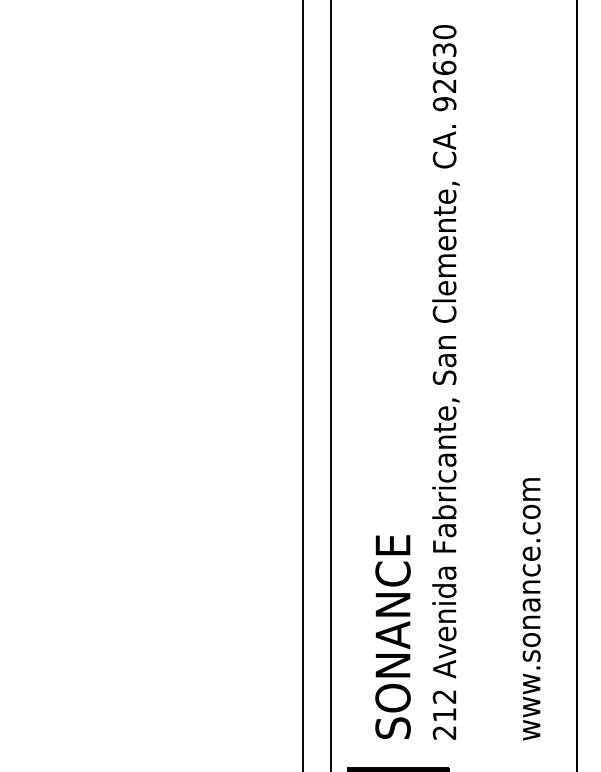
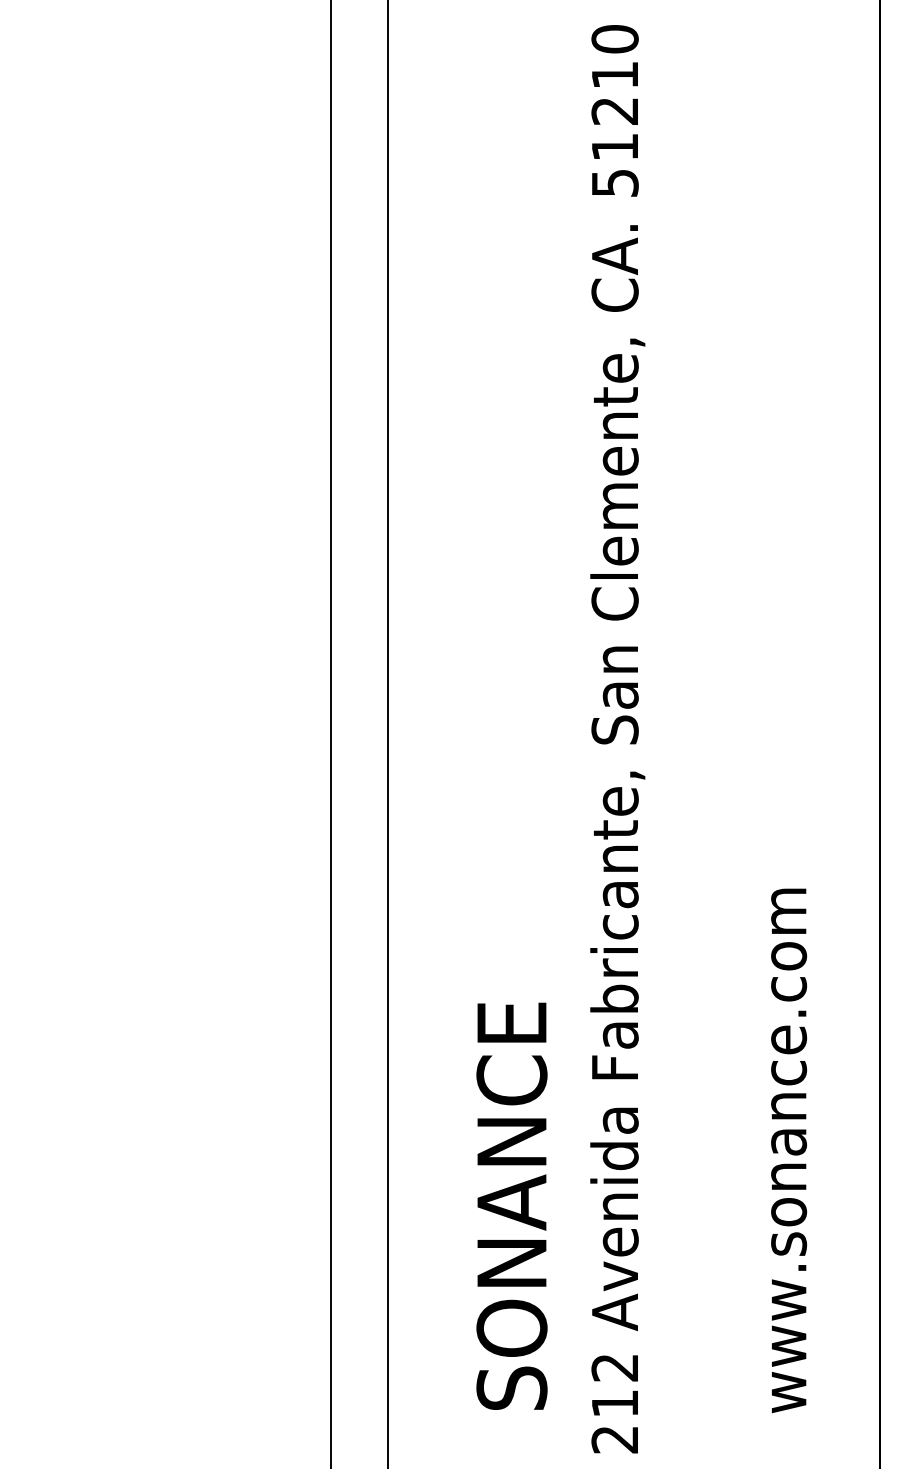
text: (444, 77) -> (614, 130), 92630 -> 51210
text: (531, 609) -> (788, 1151), moved
text: (392, 636) -> (510, 1205), moved

